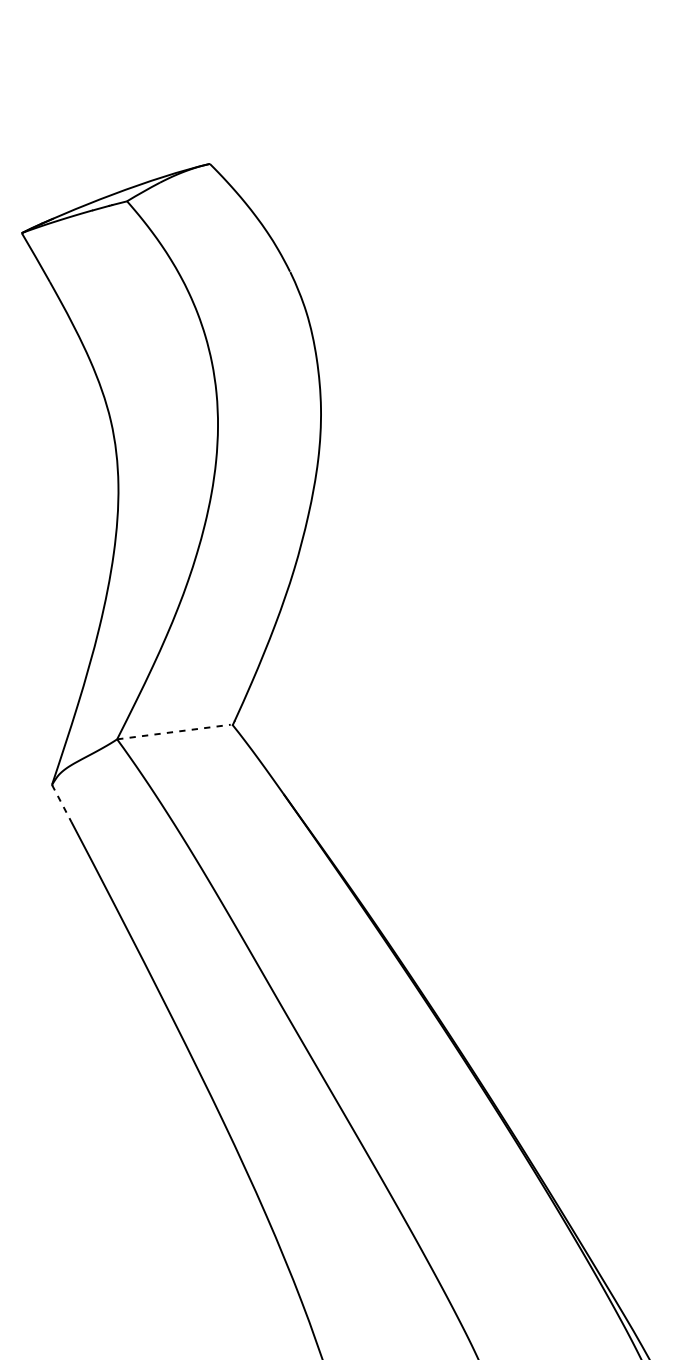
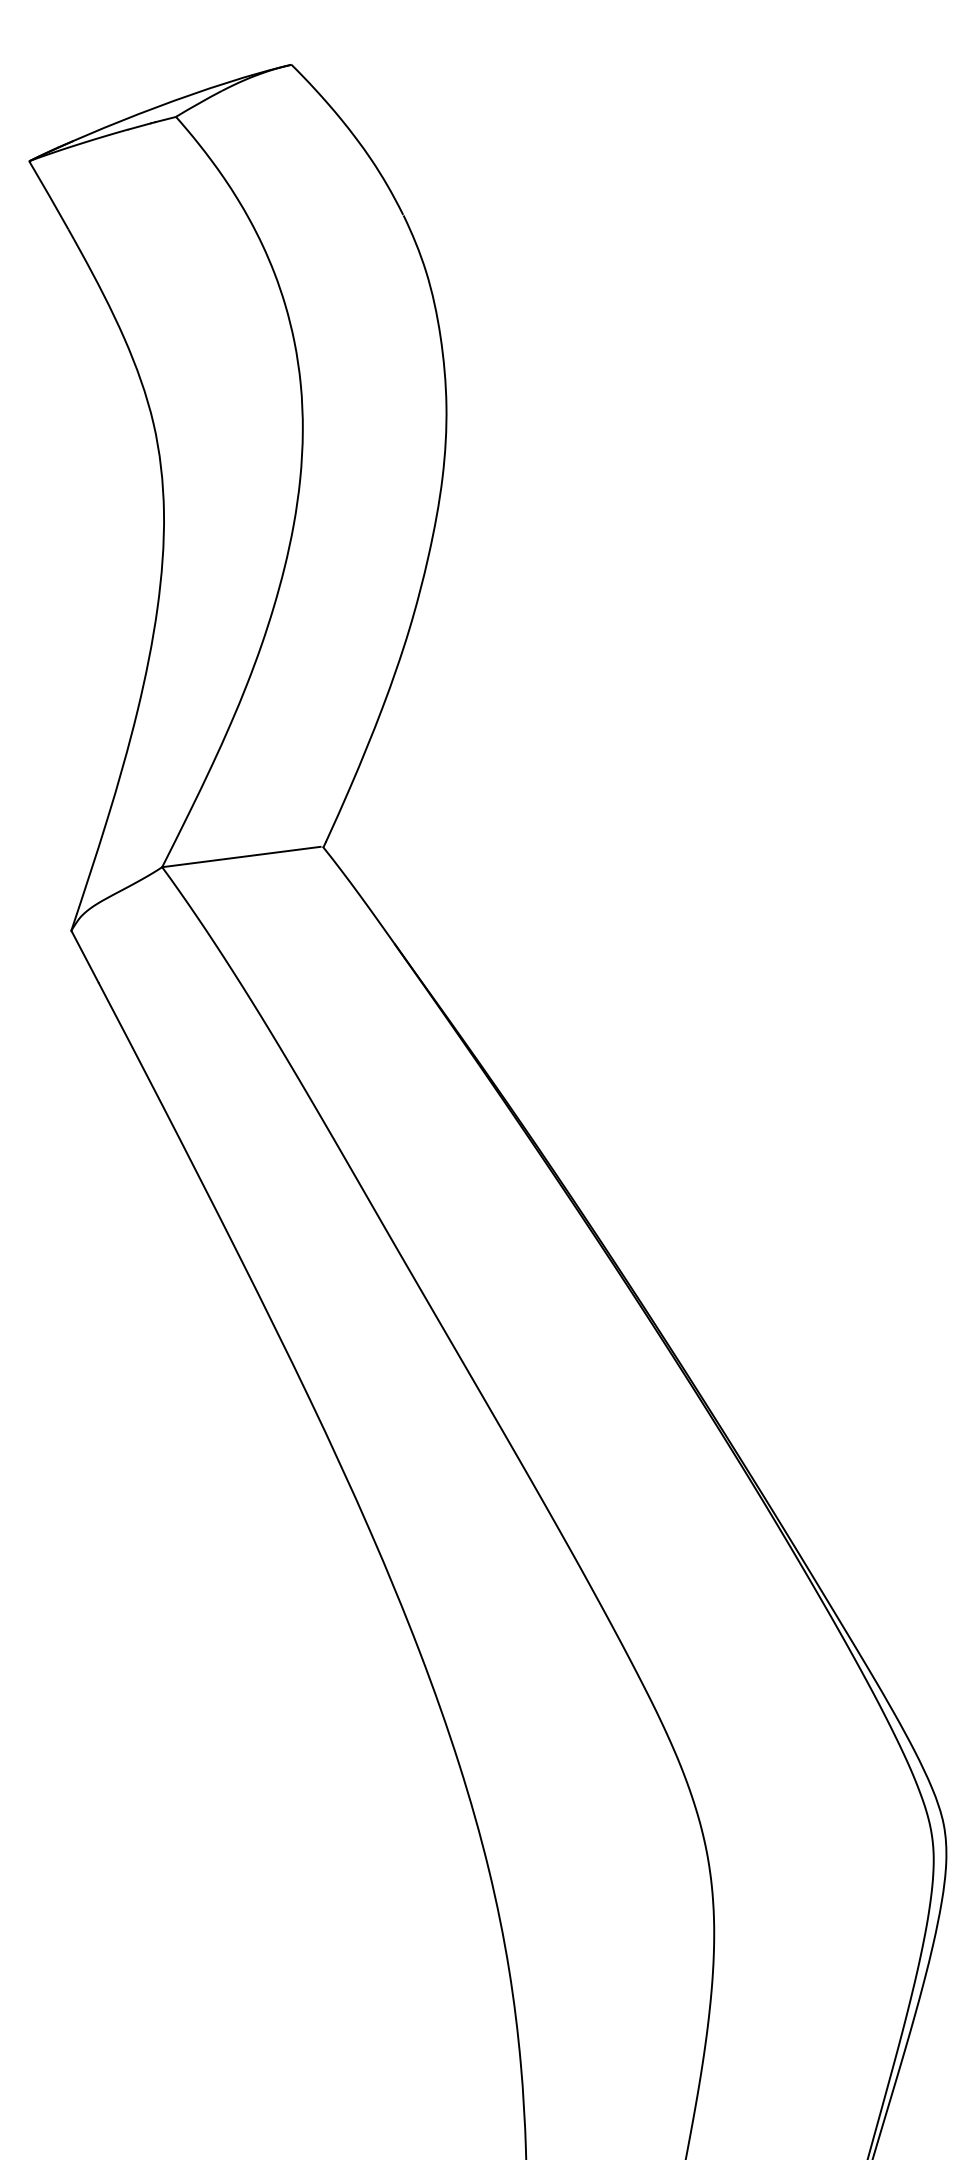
line: (174, 732) -> (241, 857), dashed -> solid
line: (62, 803) -> (85, 956), dashed -> solid

